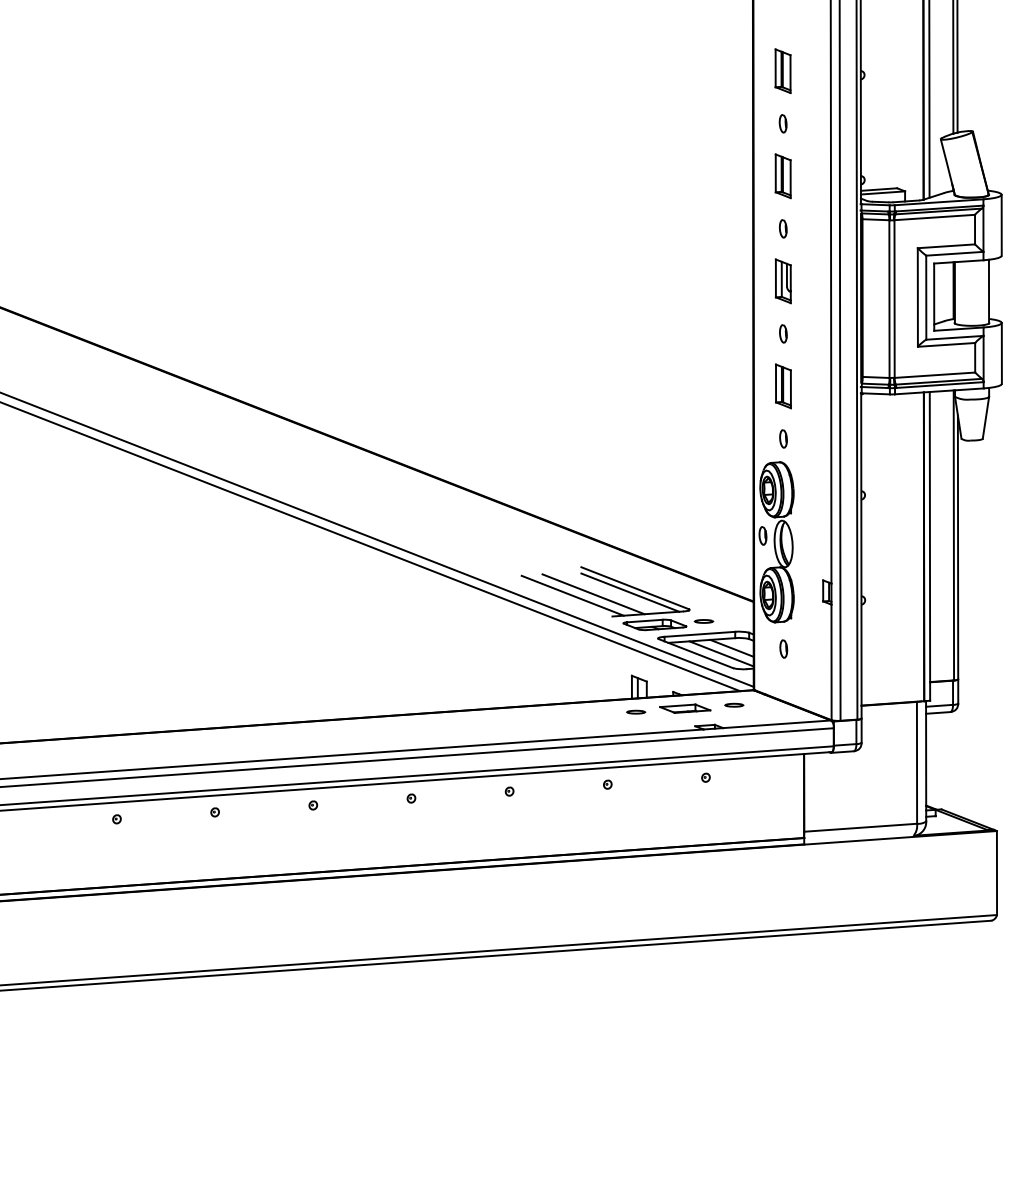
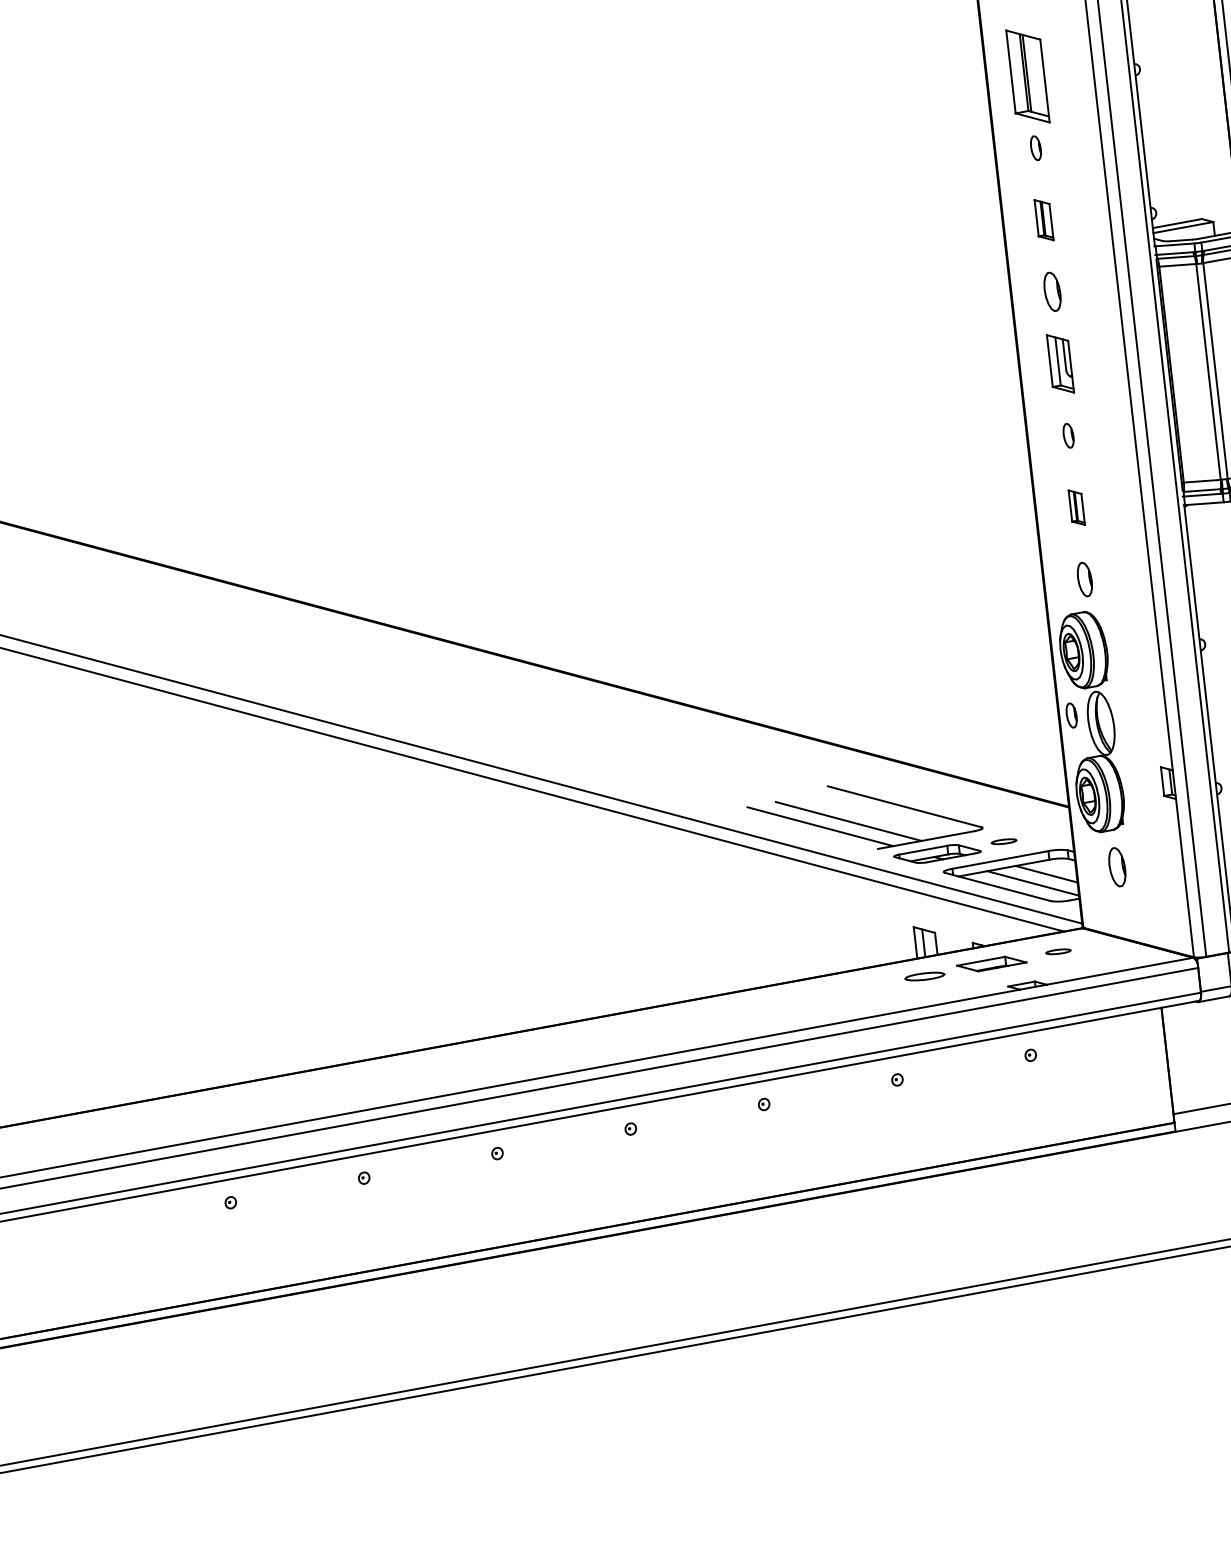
part: (782, 70) -> (1026, 75), size x1.6
part: (782, 176) -> (1043, 220), size x0.7
part: (782, 228) -> (1051, 291), size x1.6
part: (783, 386) -> (1076, 507), size x0.6
part: (783, 438) -> (1084, 579), size x1.4
line: (630, 592) -> (899, 813), removed
part: (783, 648) -> (1117, 866), size x1.6
part: (636, 711) -> (925, 975), size x1.6

